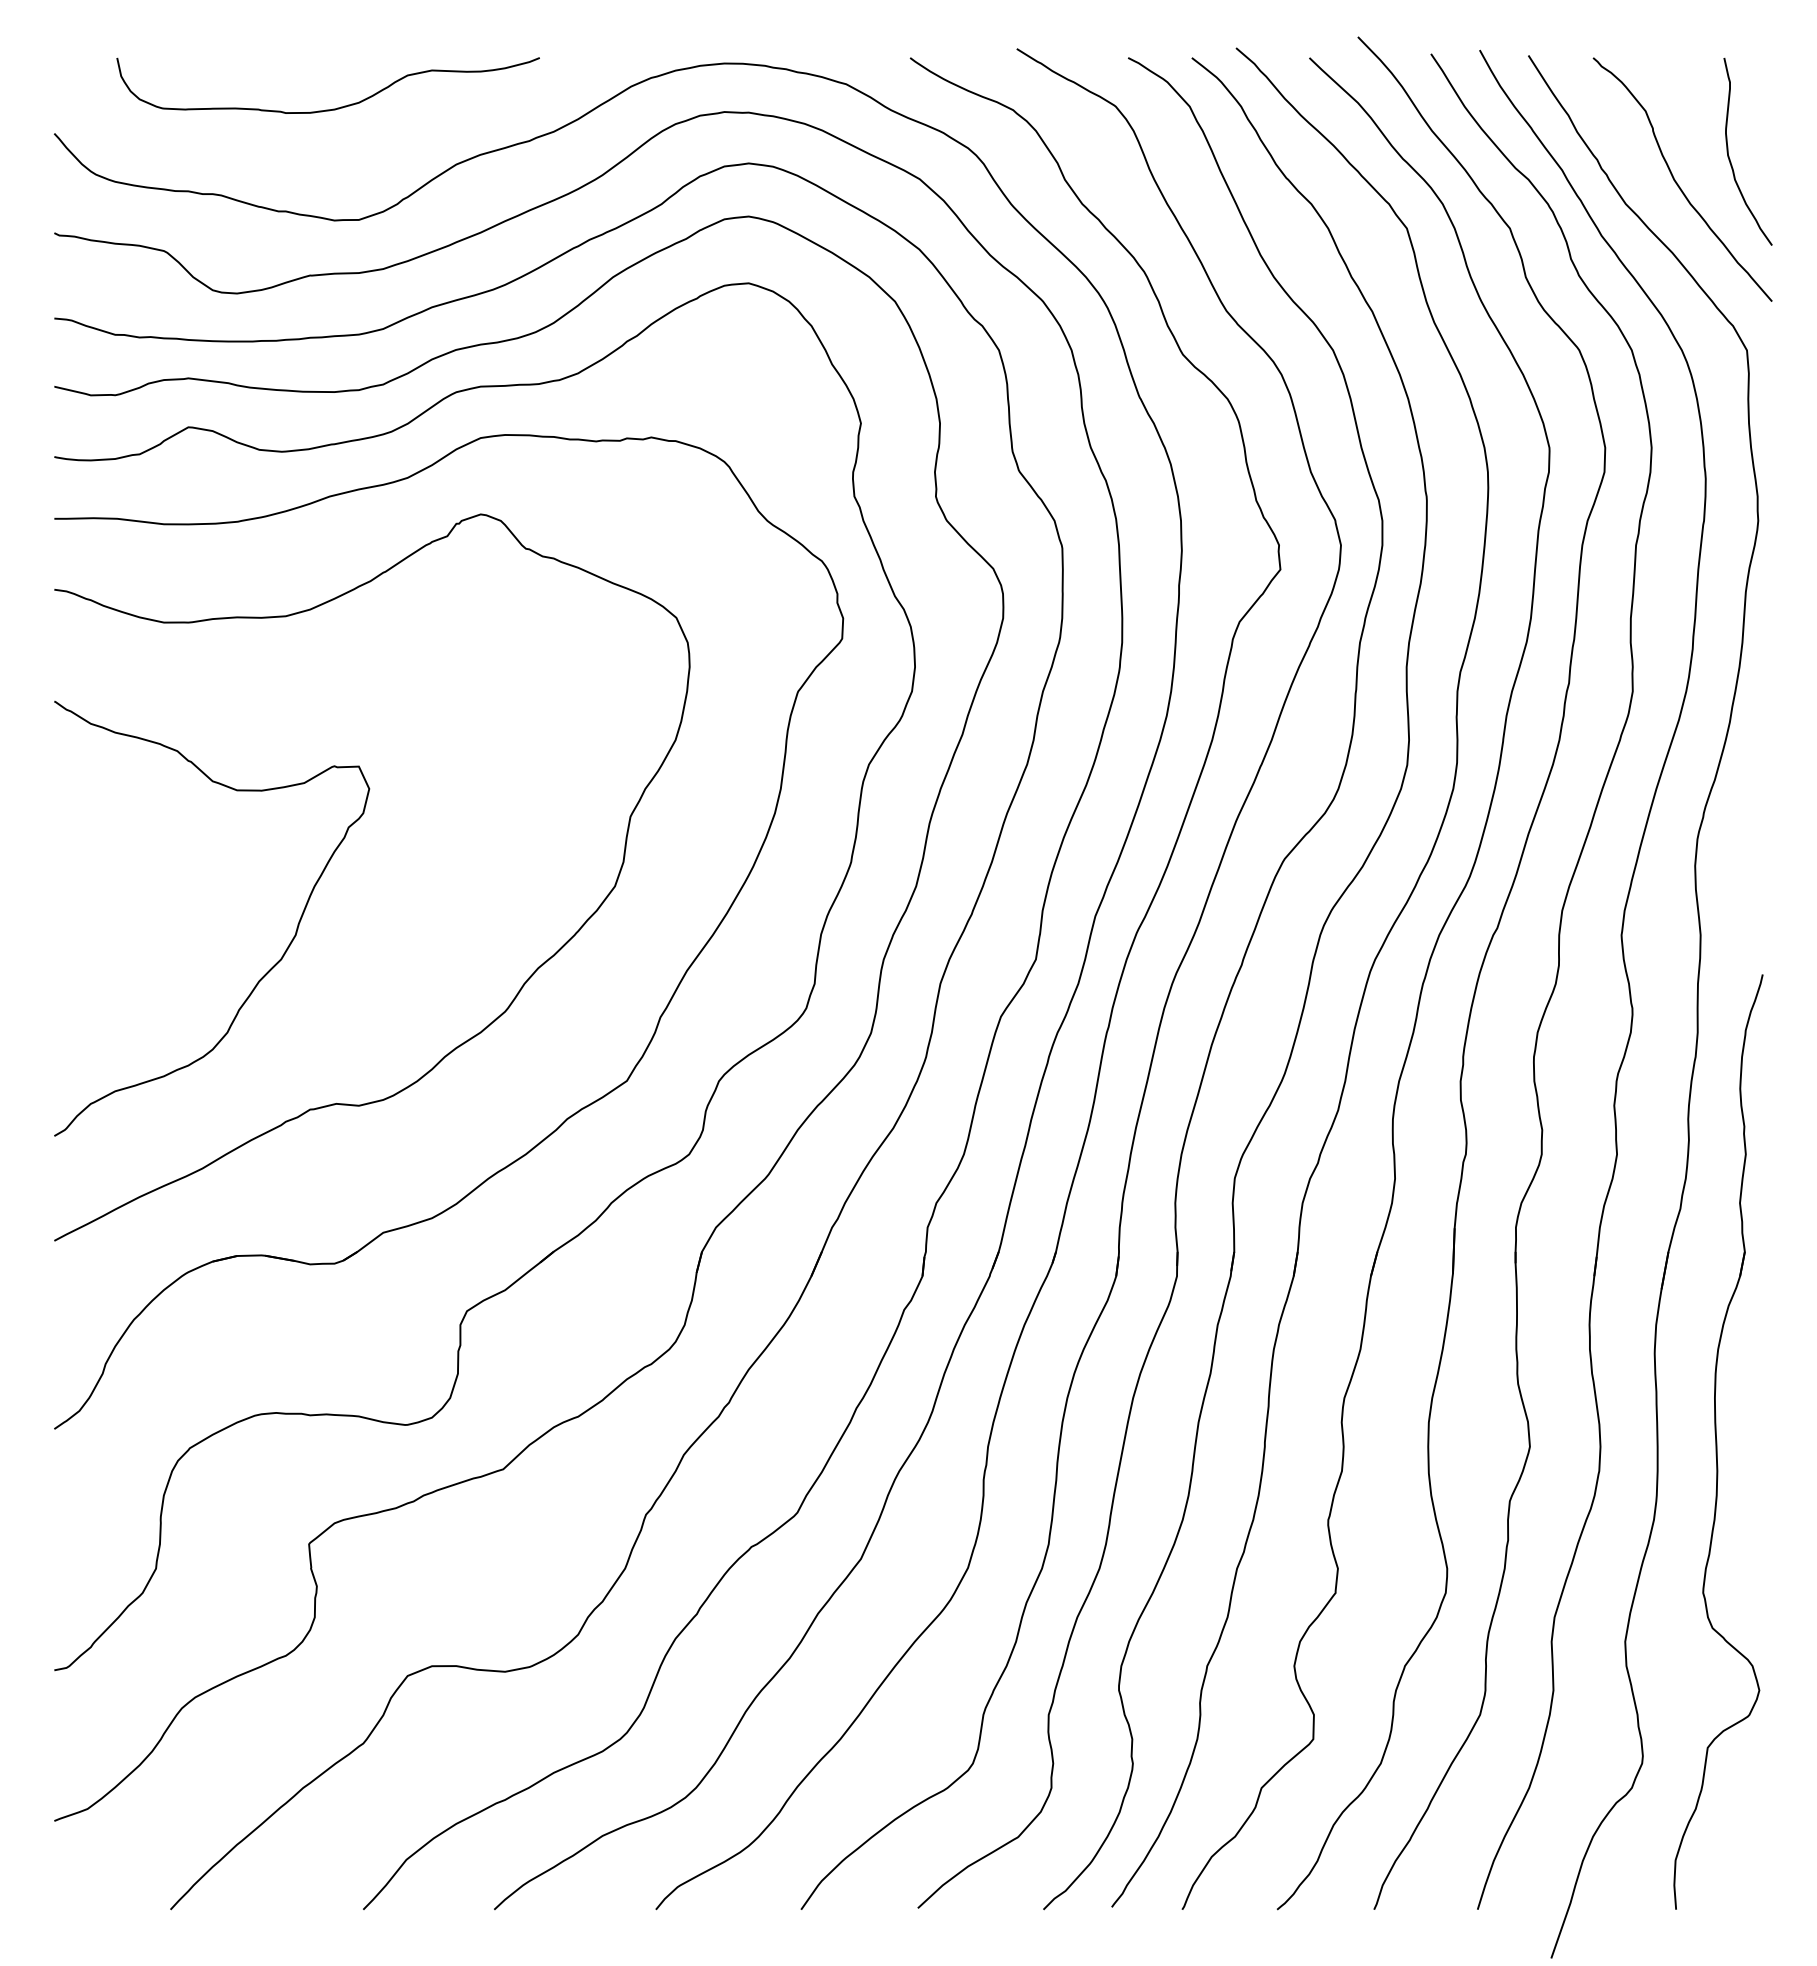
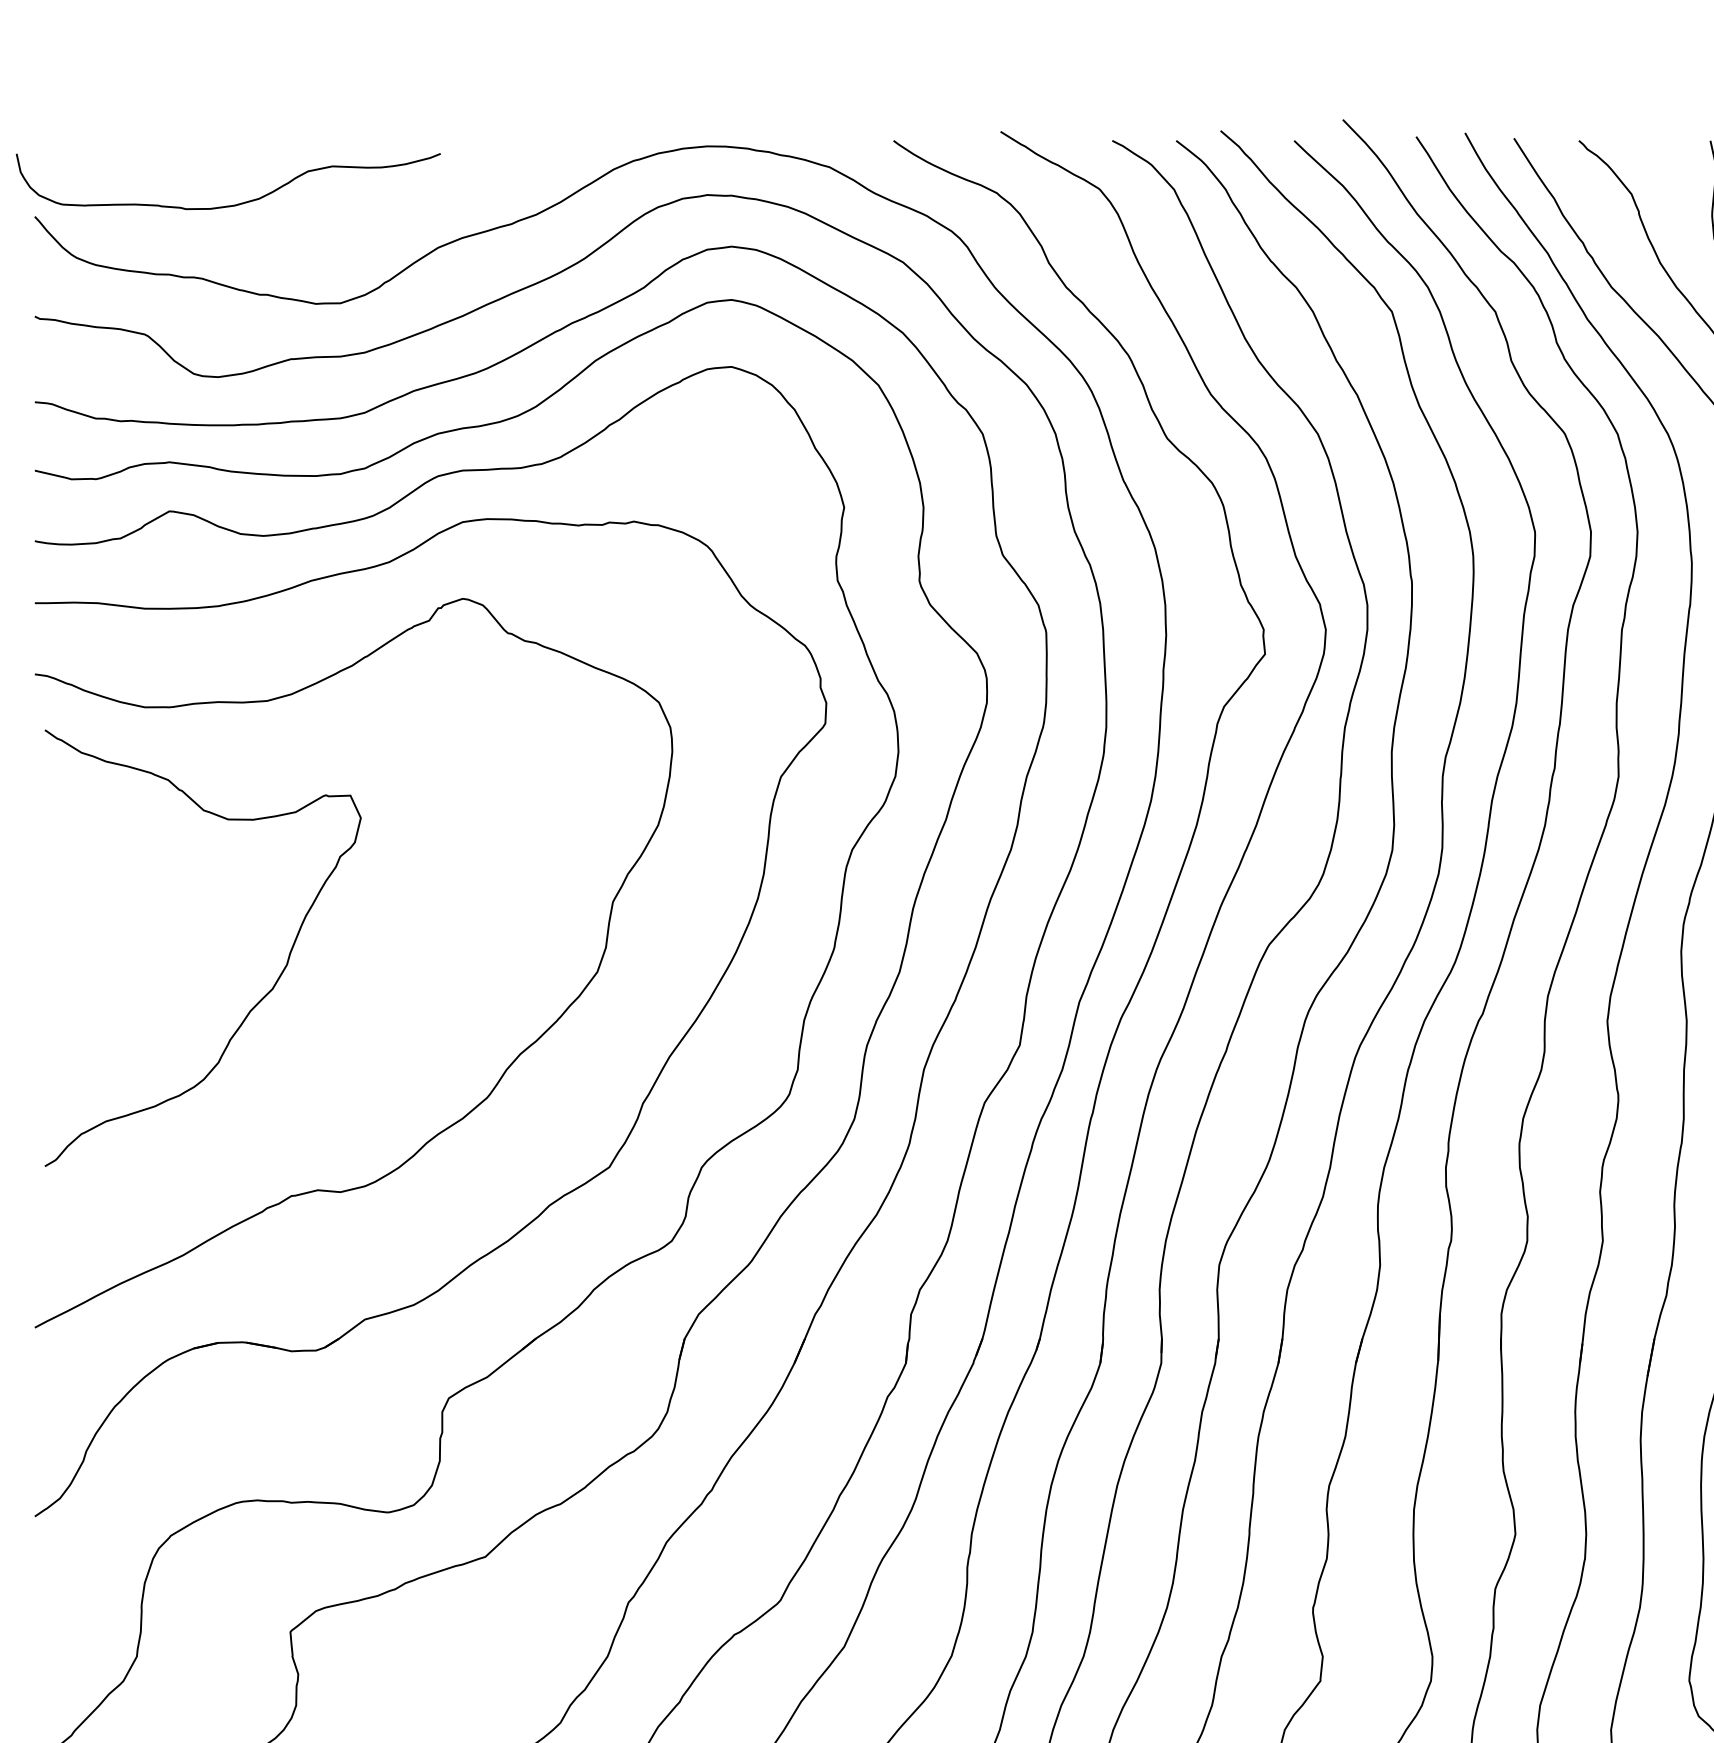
curve: (333, 108) -> (233, 204), moved
curve: (266, 972) -> (257, 1002), moved

